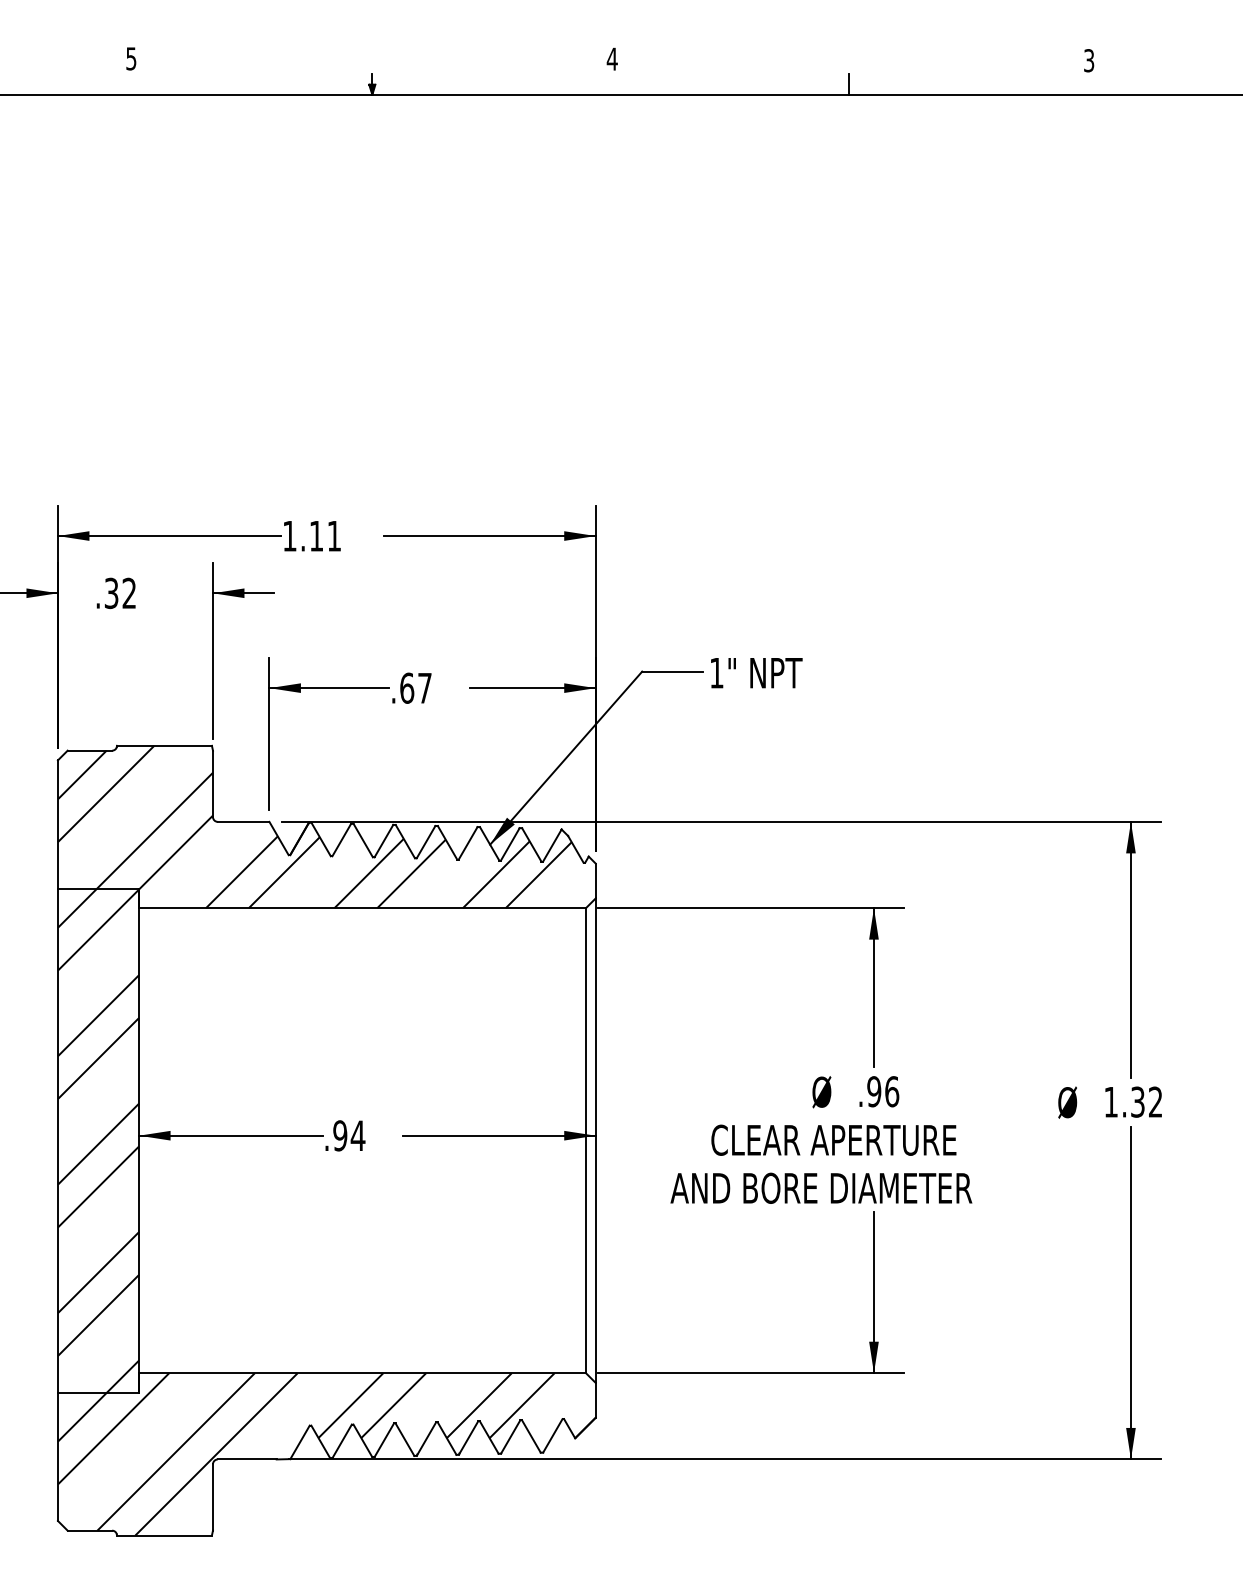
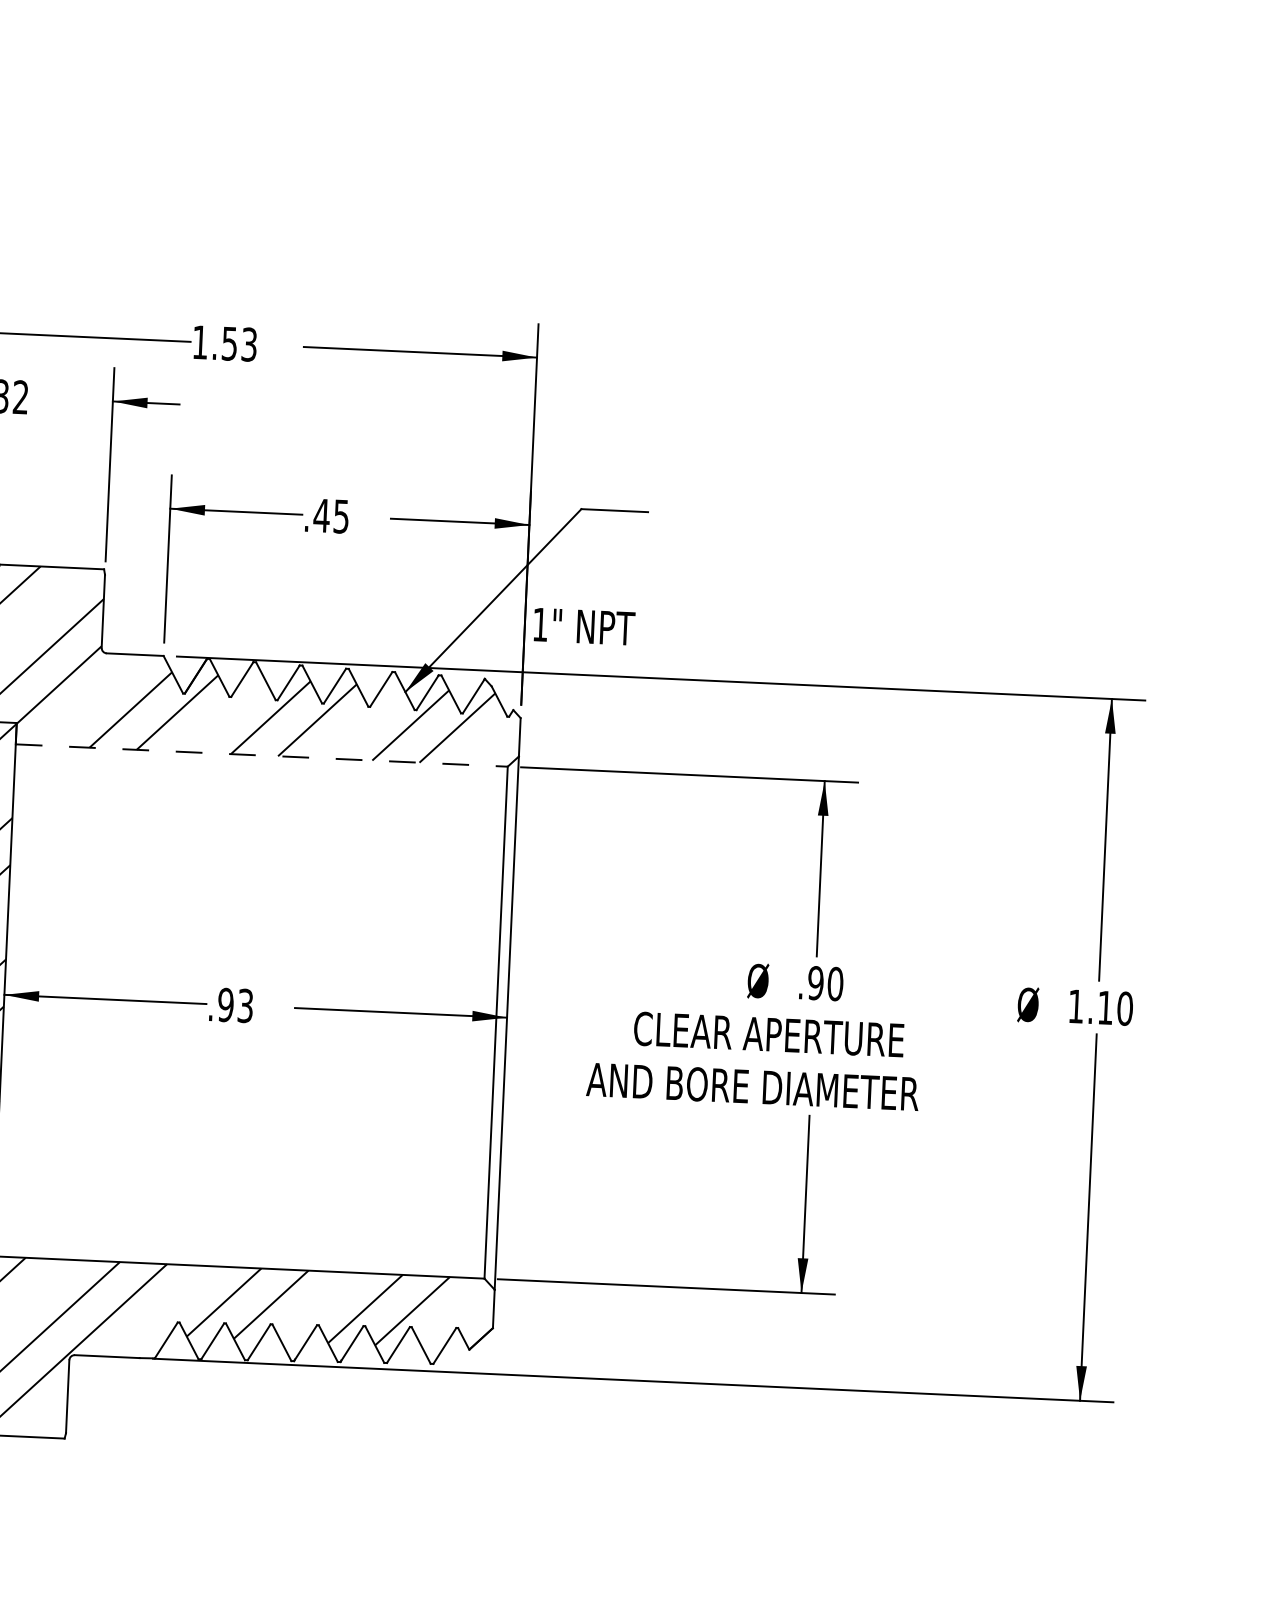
text: (325, 535) -> (239, 343), 1.11 -> 1.53
text: (756, 673) -> (584, 627), moved
text: (415, 687) -> (331, 515), .67 -> .45
line: (363, 908) -> (262, 755), solid -> dashed
text: (892, 1091) -> (835, 983), .96 -> .90
text: (1146, 1101) -> (1115, 1007), 1.32 -> 1.10
text: (357, 1135) -> (244, 1005), .94 -> .93

